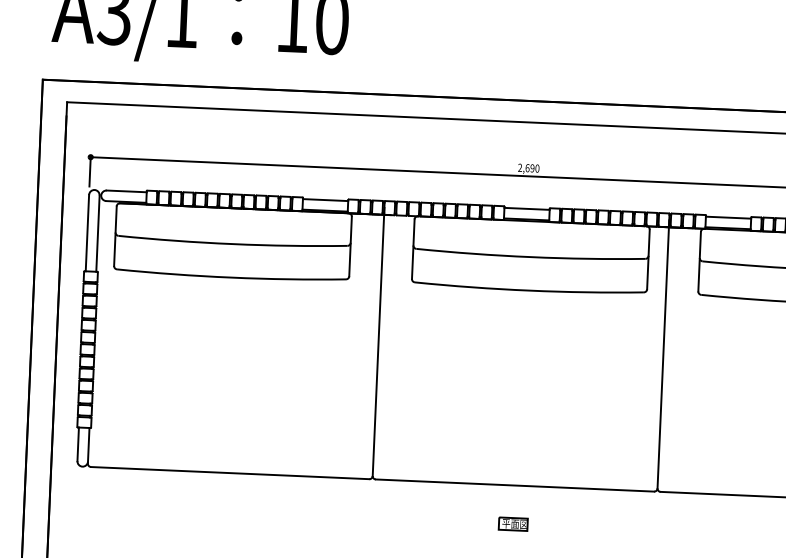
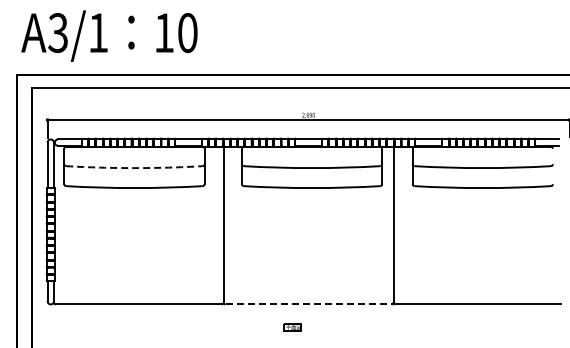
arc: (232, 244) -> (134, 168), solid -> dashed
line: (514, 485) -> (308, 304), solid -> dashed
part: (513, 524) -> (292, 327), moved

